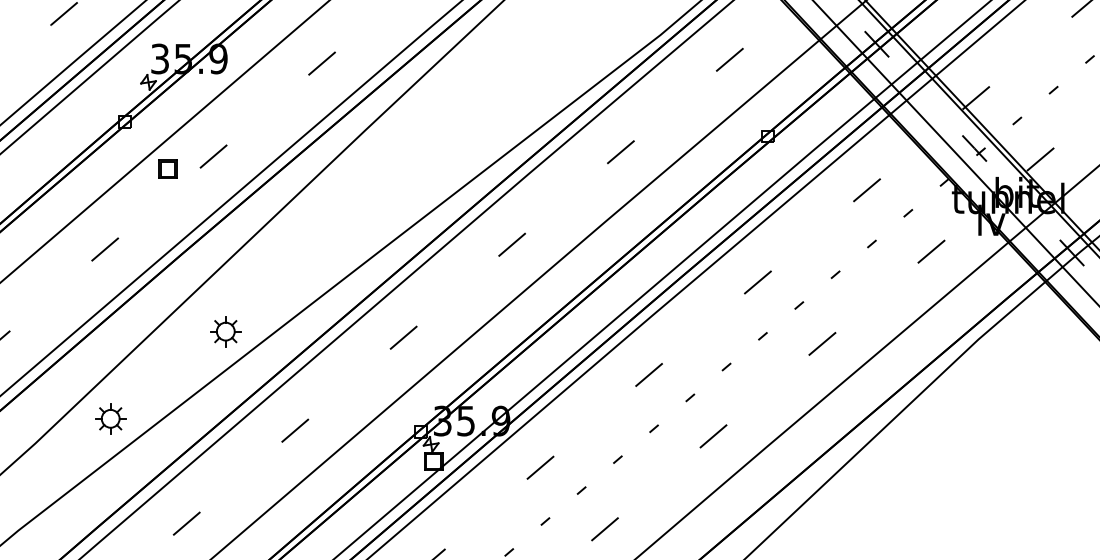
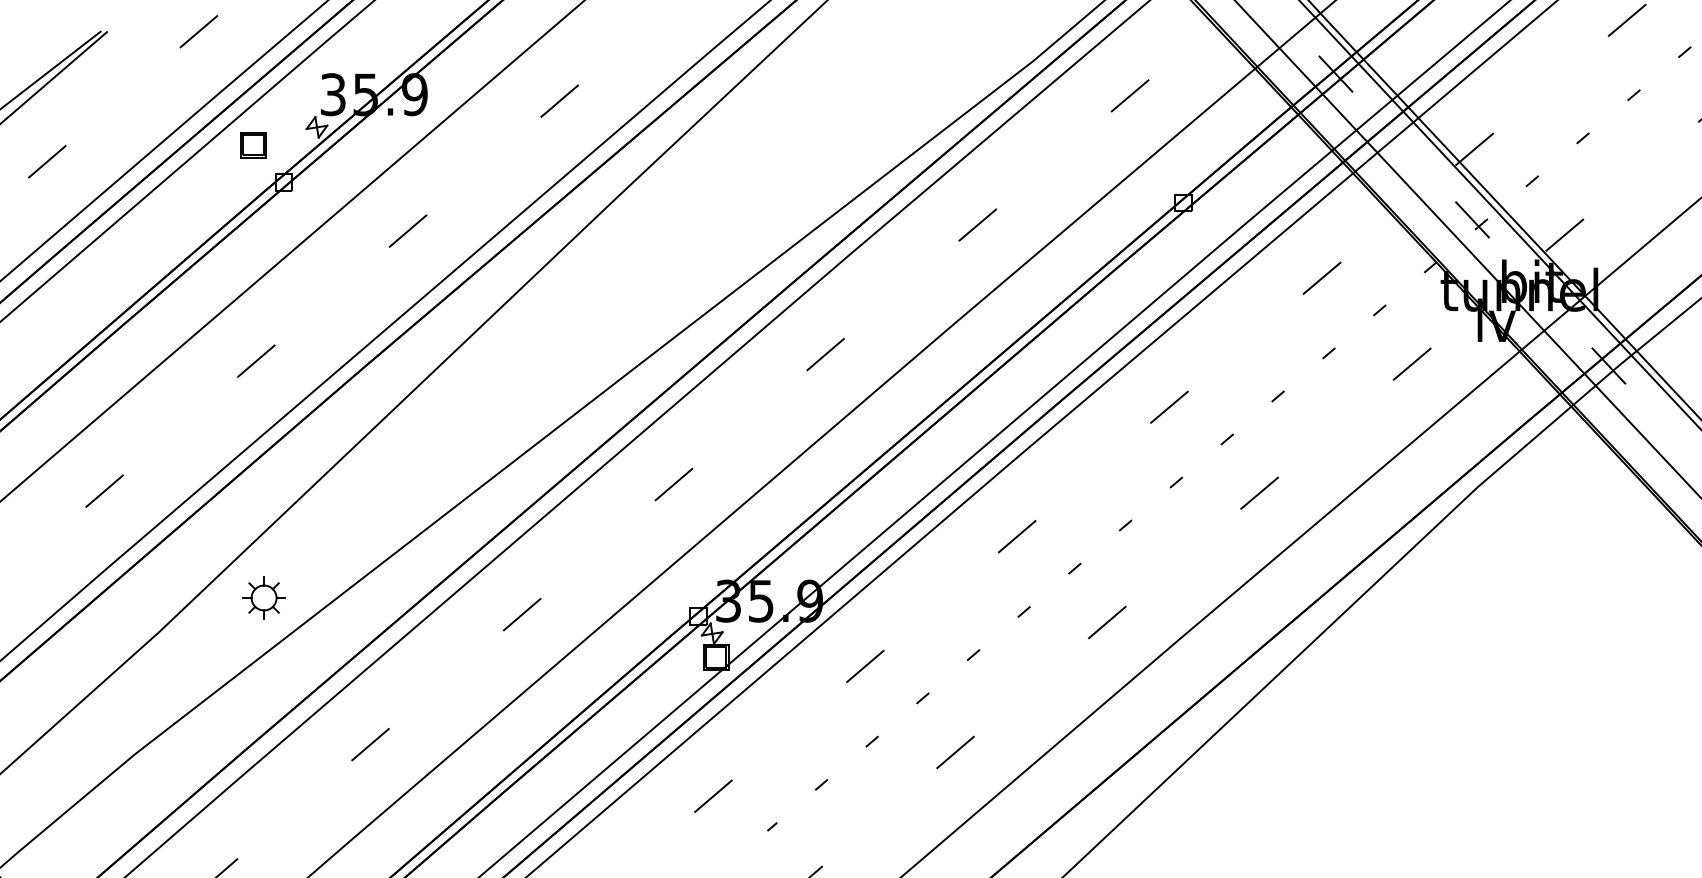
part: (168, 169) -> (253, 145), moved
part: (225, 331) -> (424, 475), removed

